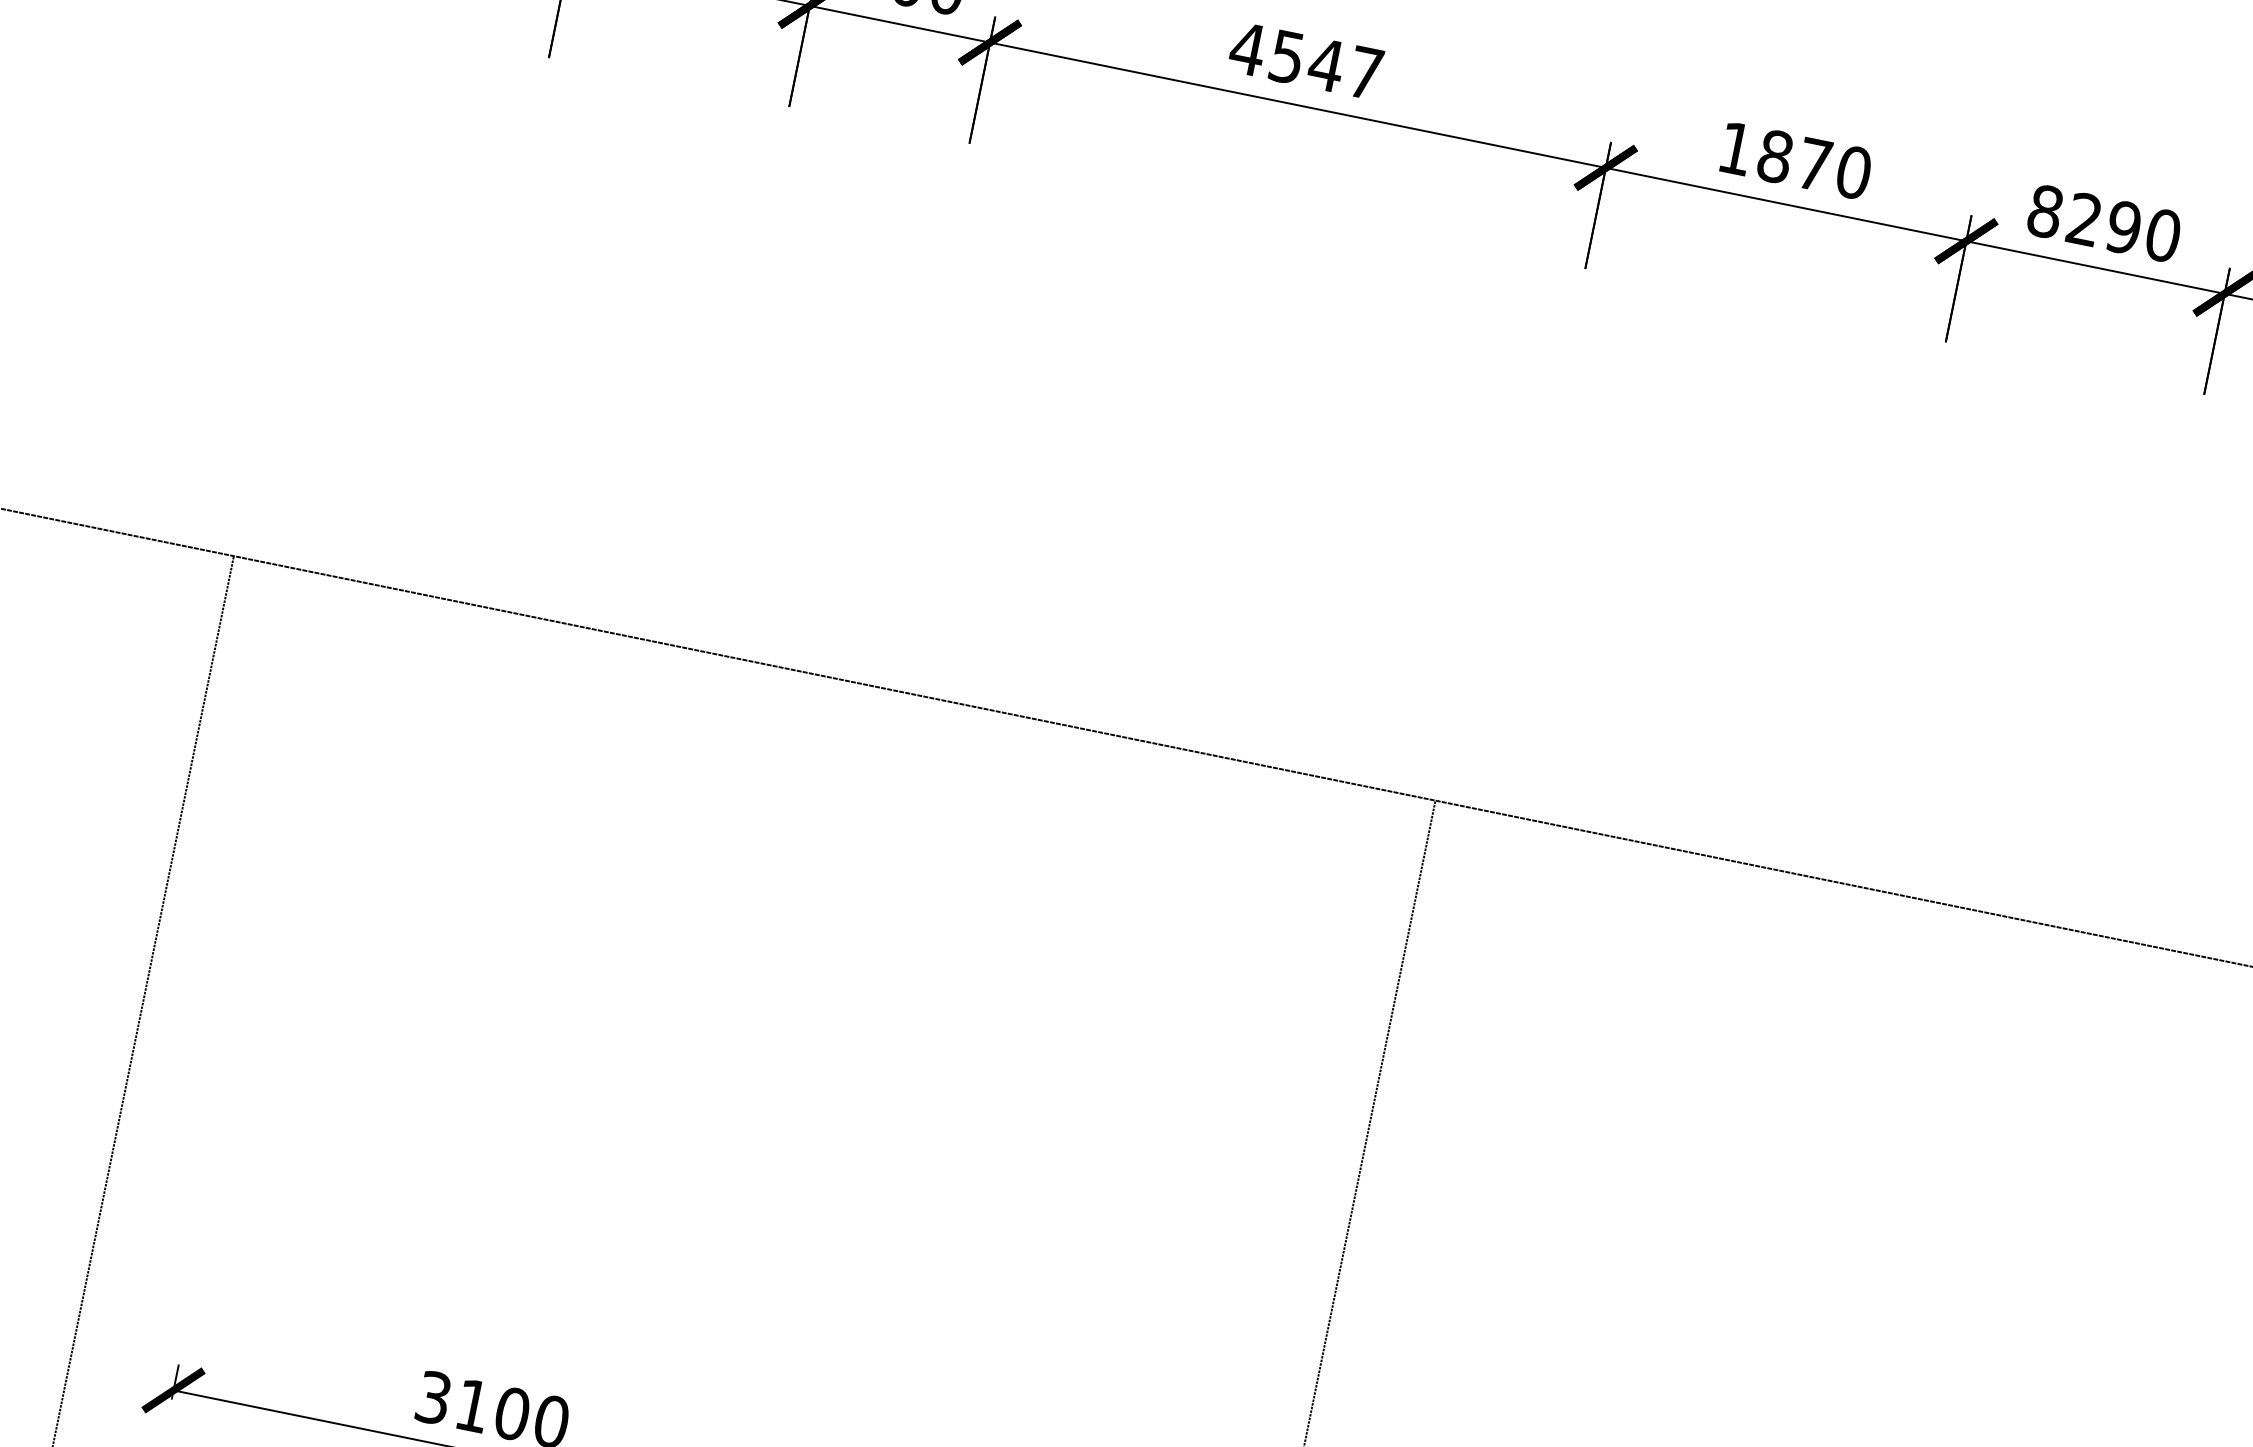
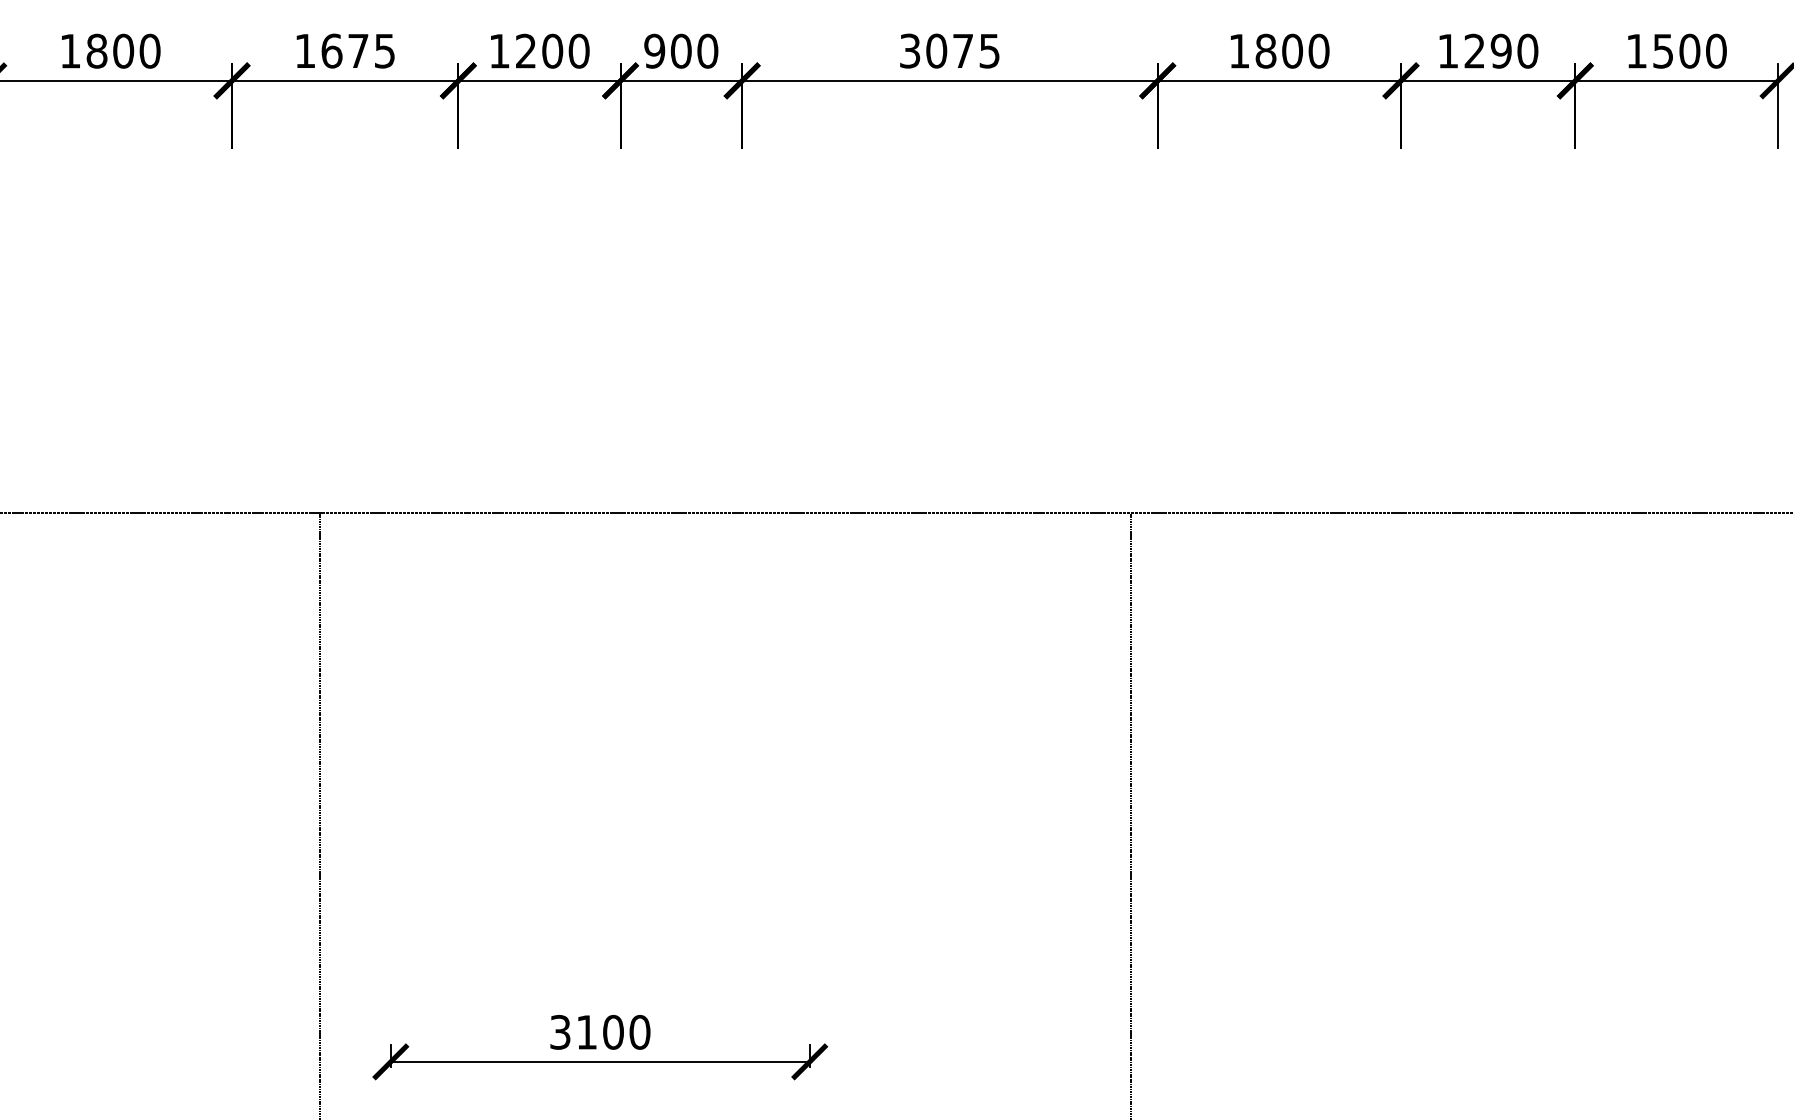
text: (1306, 60) -> (949, 50), 4547 -> 3075
text: (1814, 163) -> (1292, 50), 1870 -> 1800
text: (2045, 210) -> (1448, 50), 8290 -> 1290

